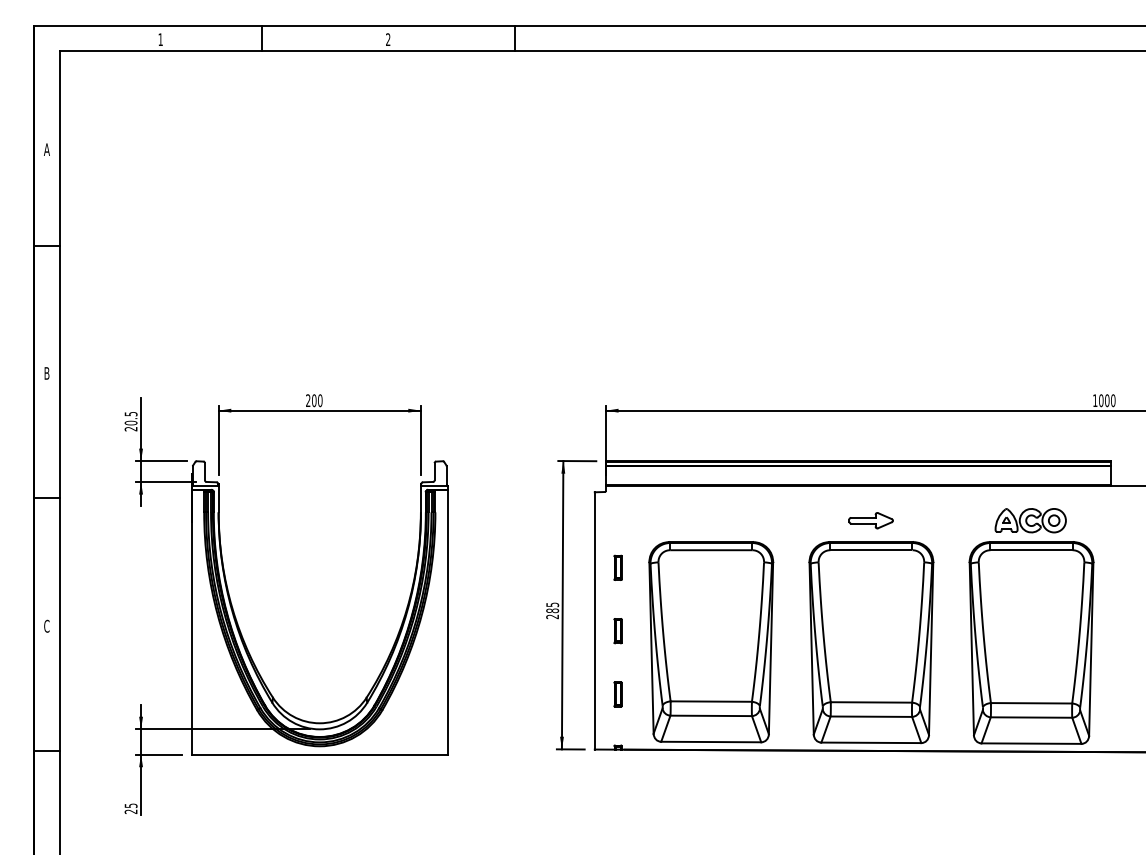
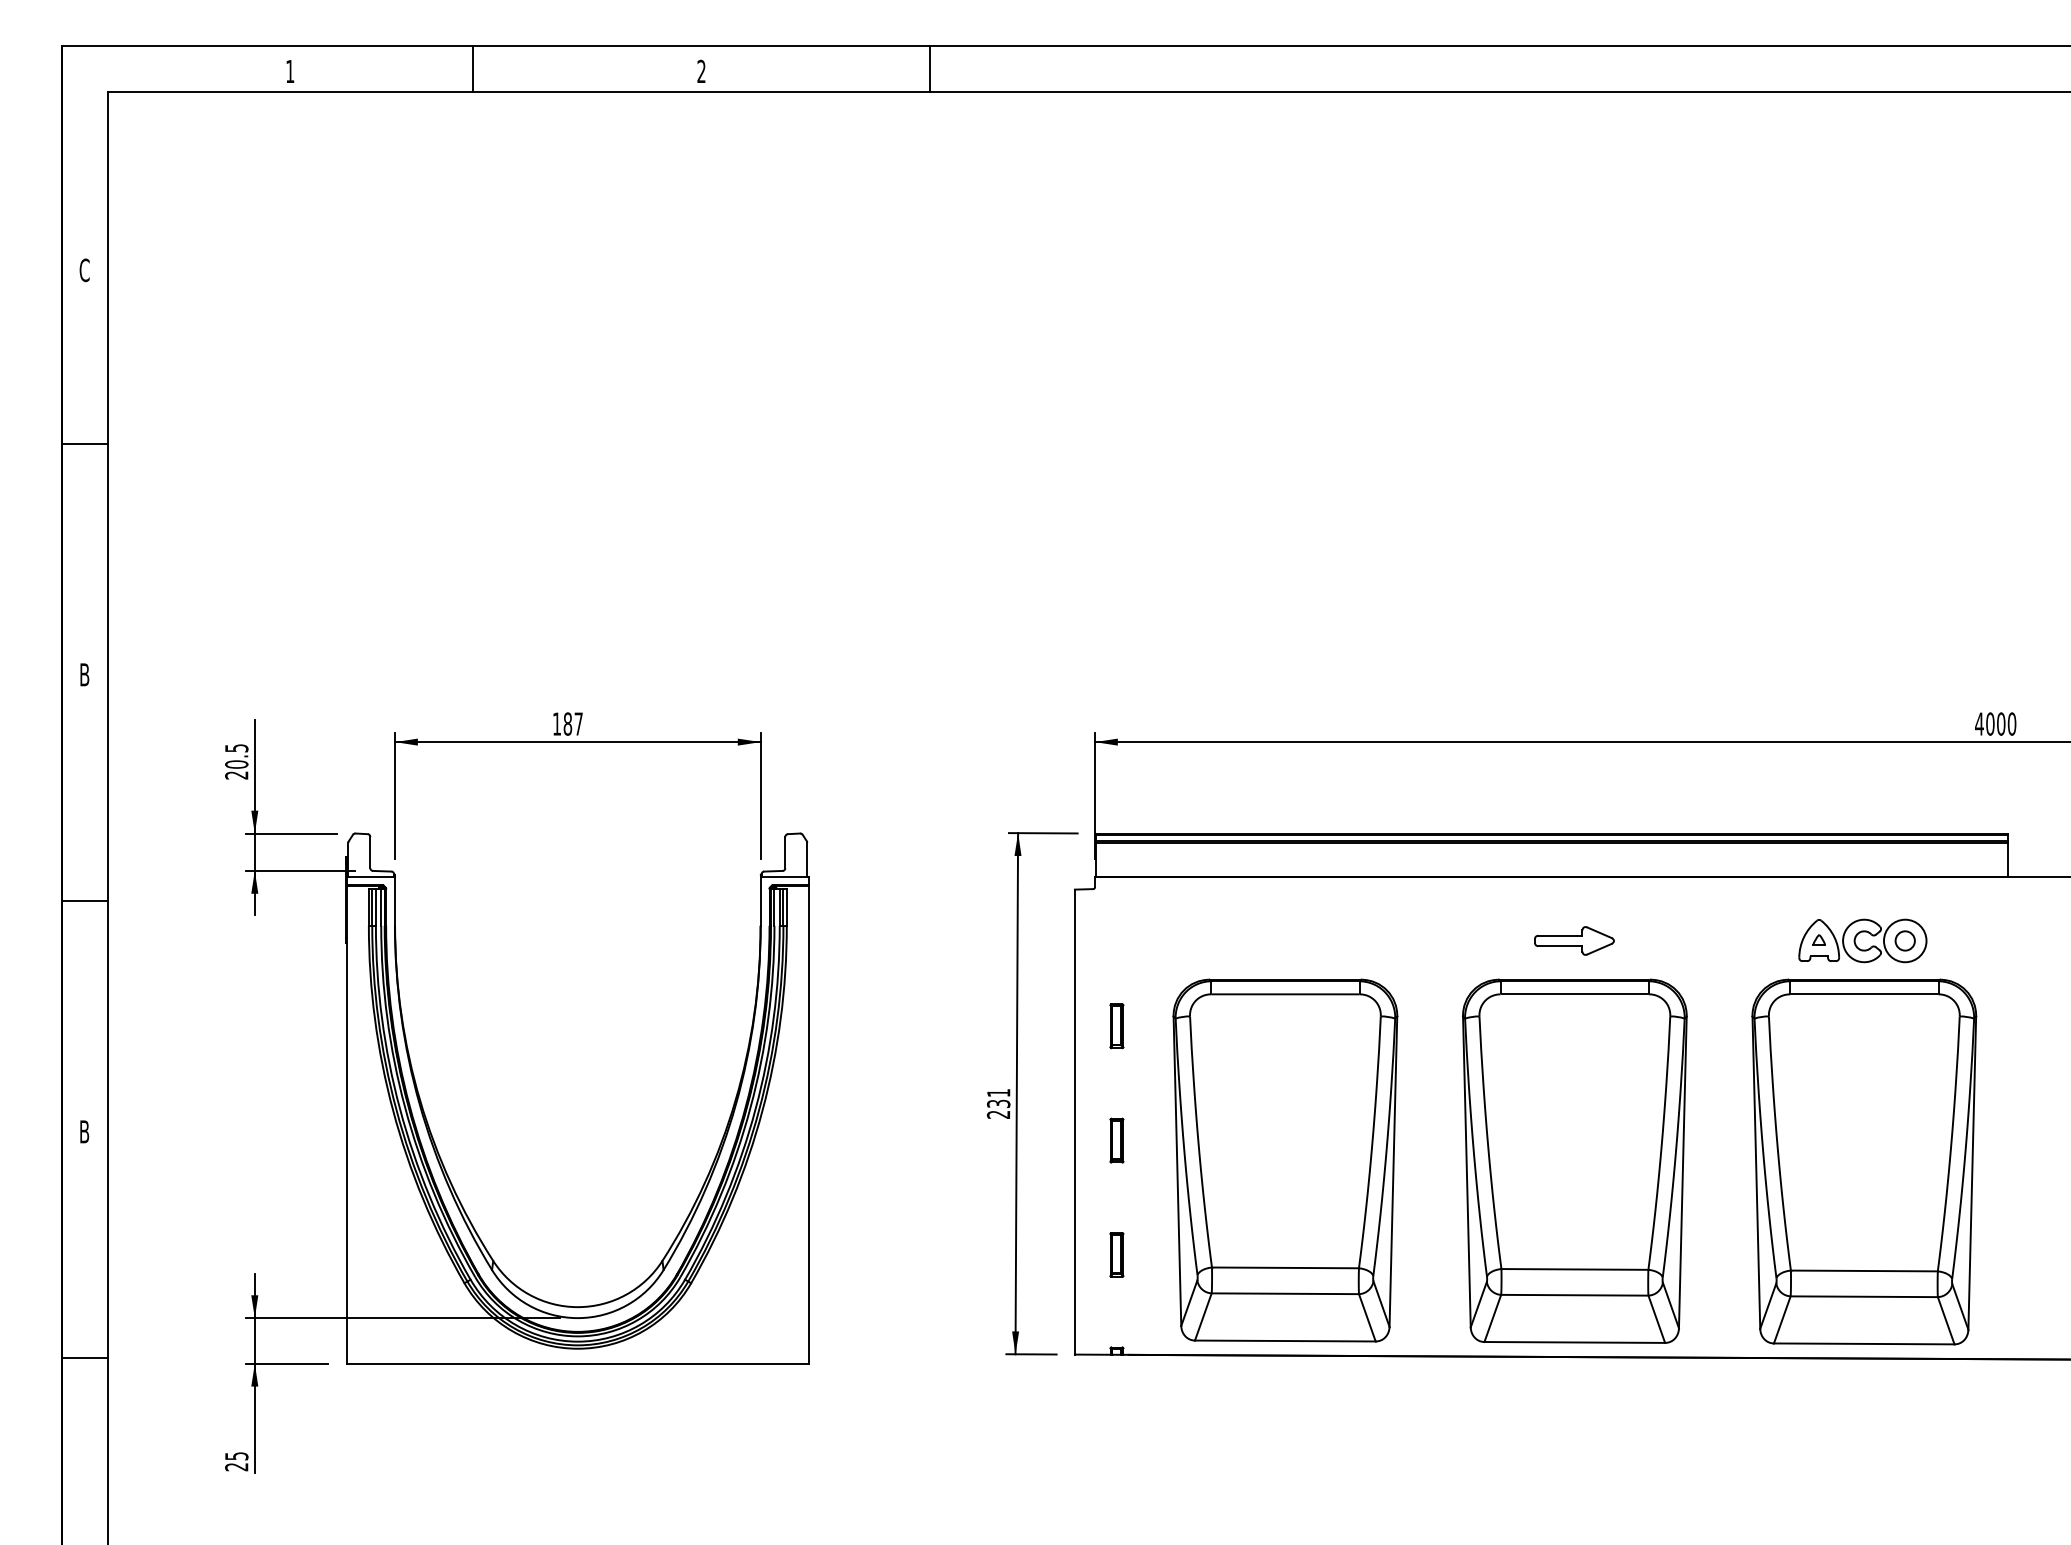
text: (46, 149) -> (83, 270), A -> C
text: (314, 400) -> (568, 723), 200 -> 187
text: (1094, 400) -> (1978, 723), 1000 -> 4000
text: (552, 607) -> (998, 1097), 285 -> 231
text: (46, 625) -> (83, 1130), C -> B

